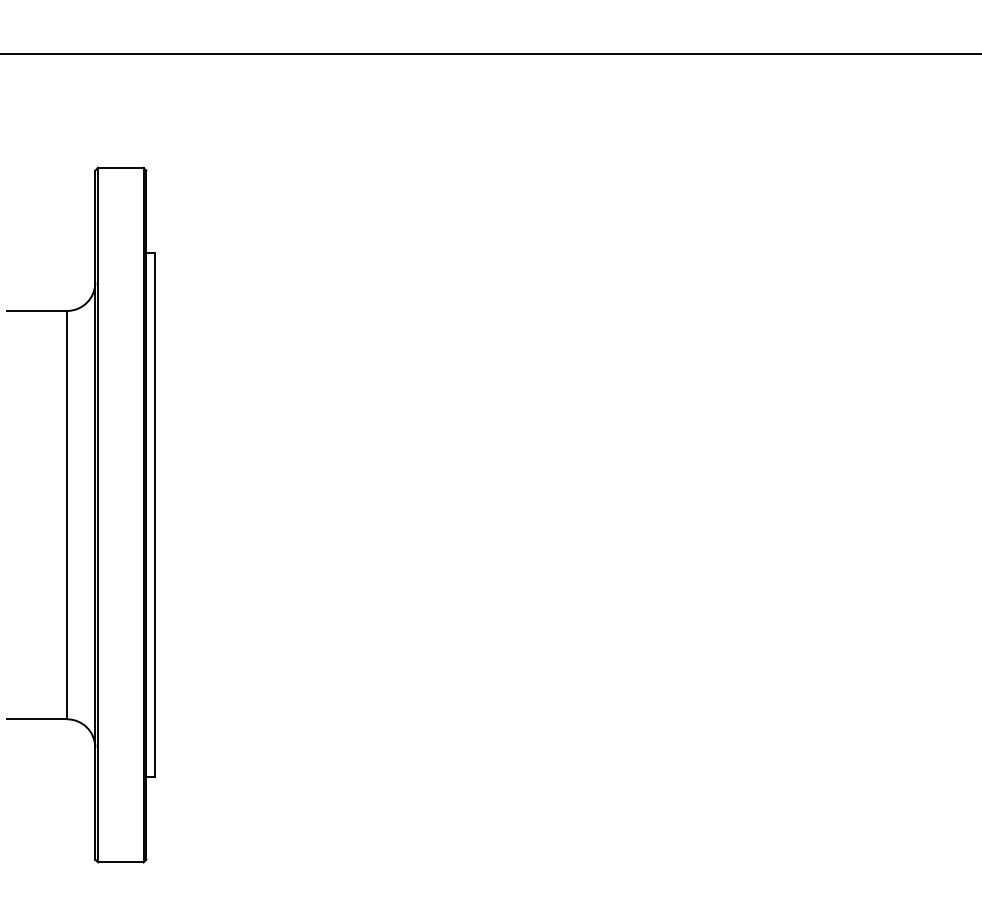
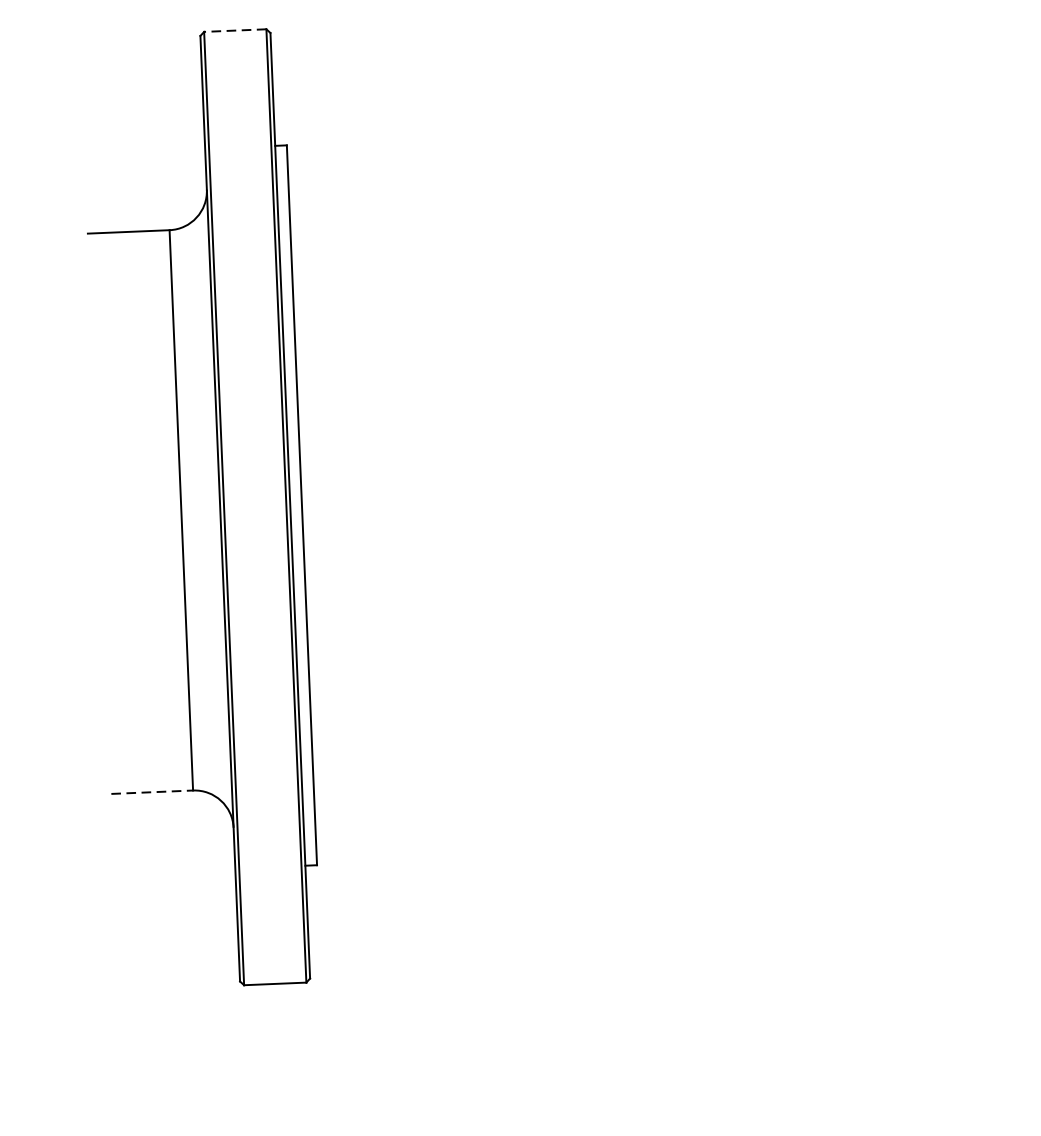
line: (120, 167) -> (234, 30), solid -> dashed
line: (37, 719) -> (152, 792), solid -> dashed

